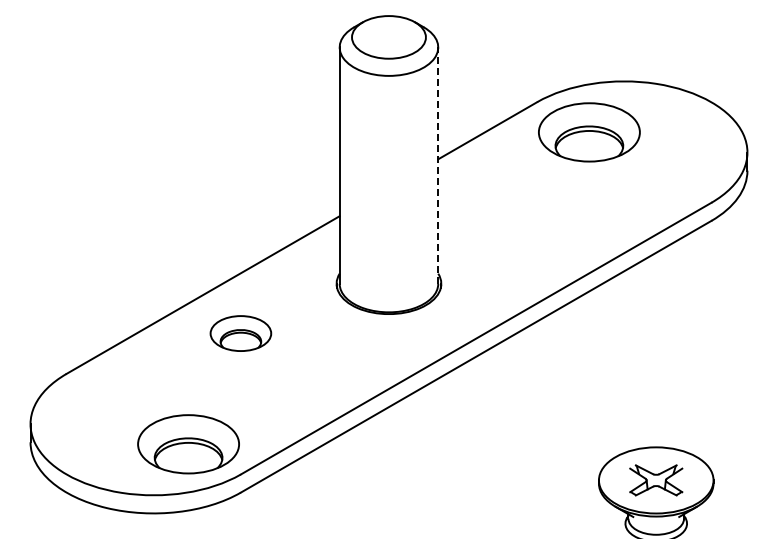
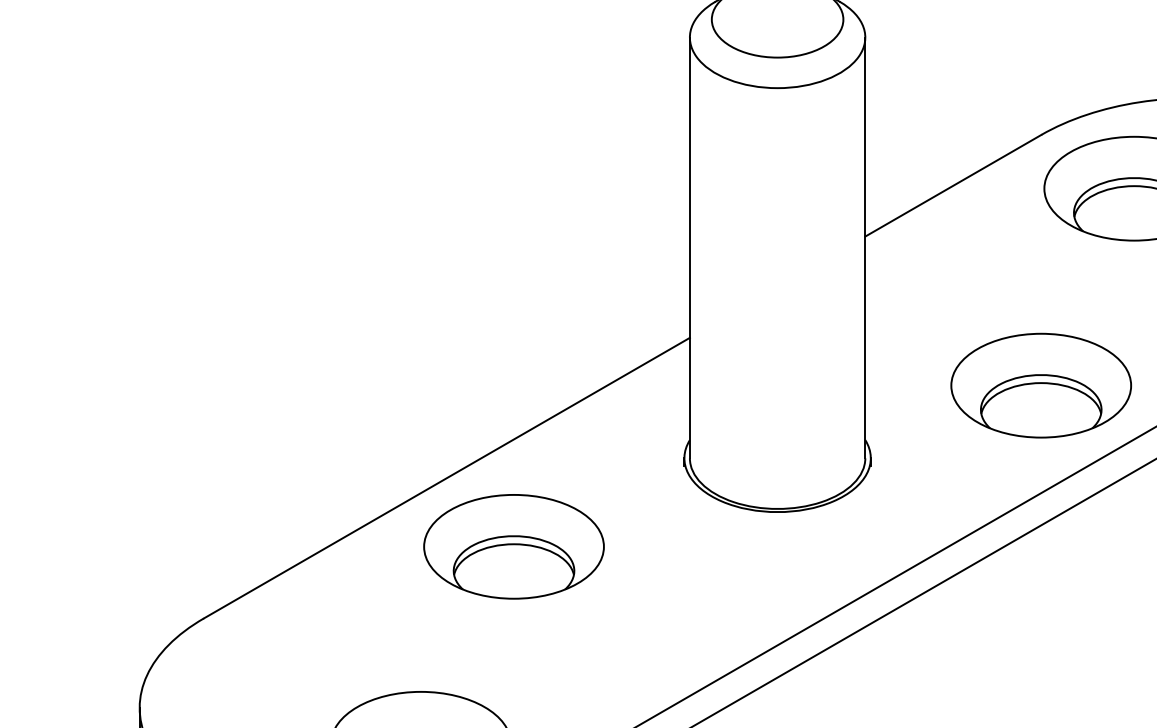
line: (438, 165) -> (865, 247), dashed -> solid
part: (536, 243) -> (1040, 386), added
part: (240, 333) -> (513, 546), size x1.67

